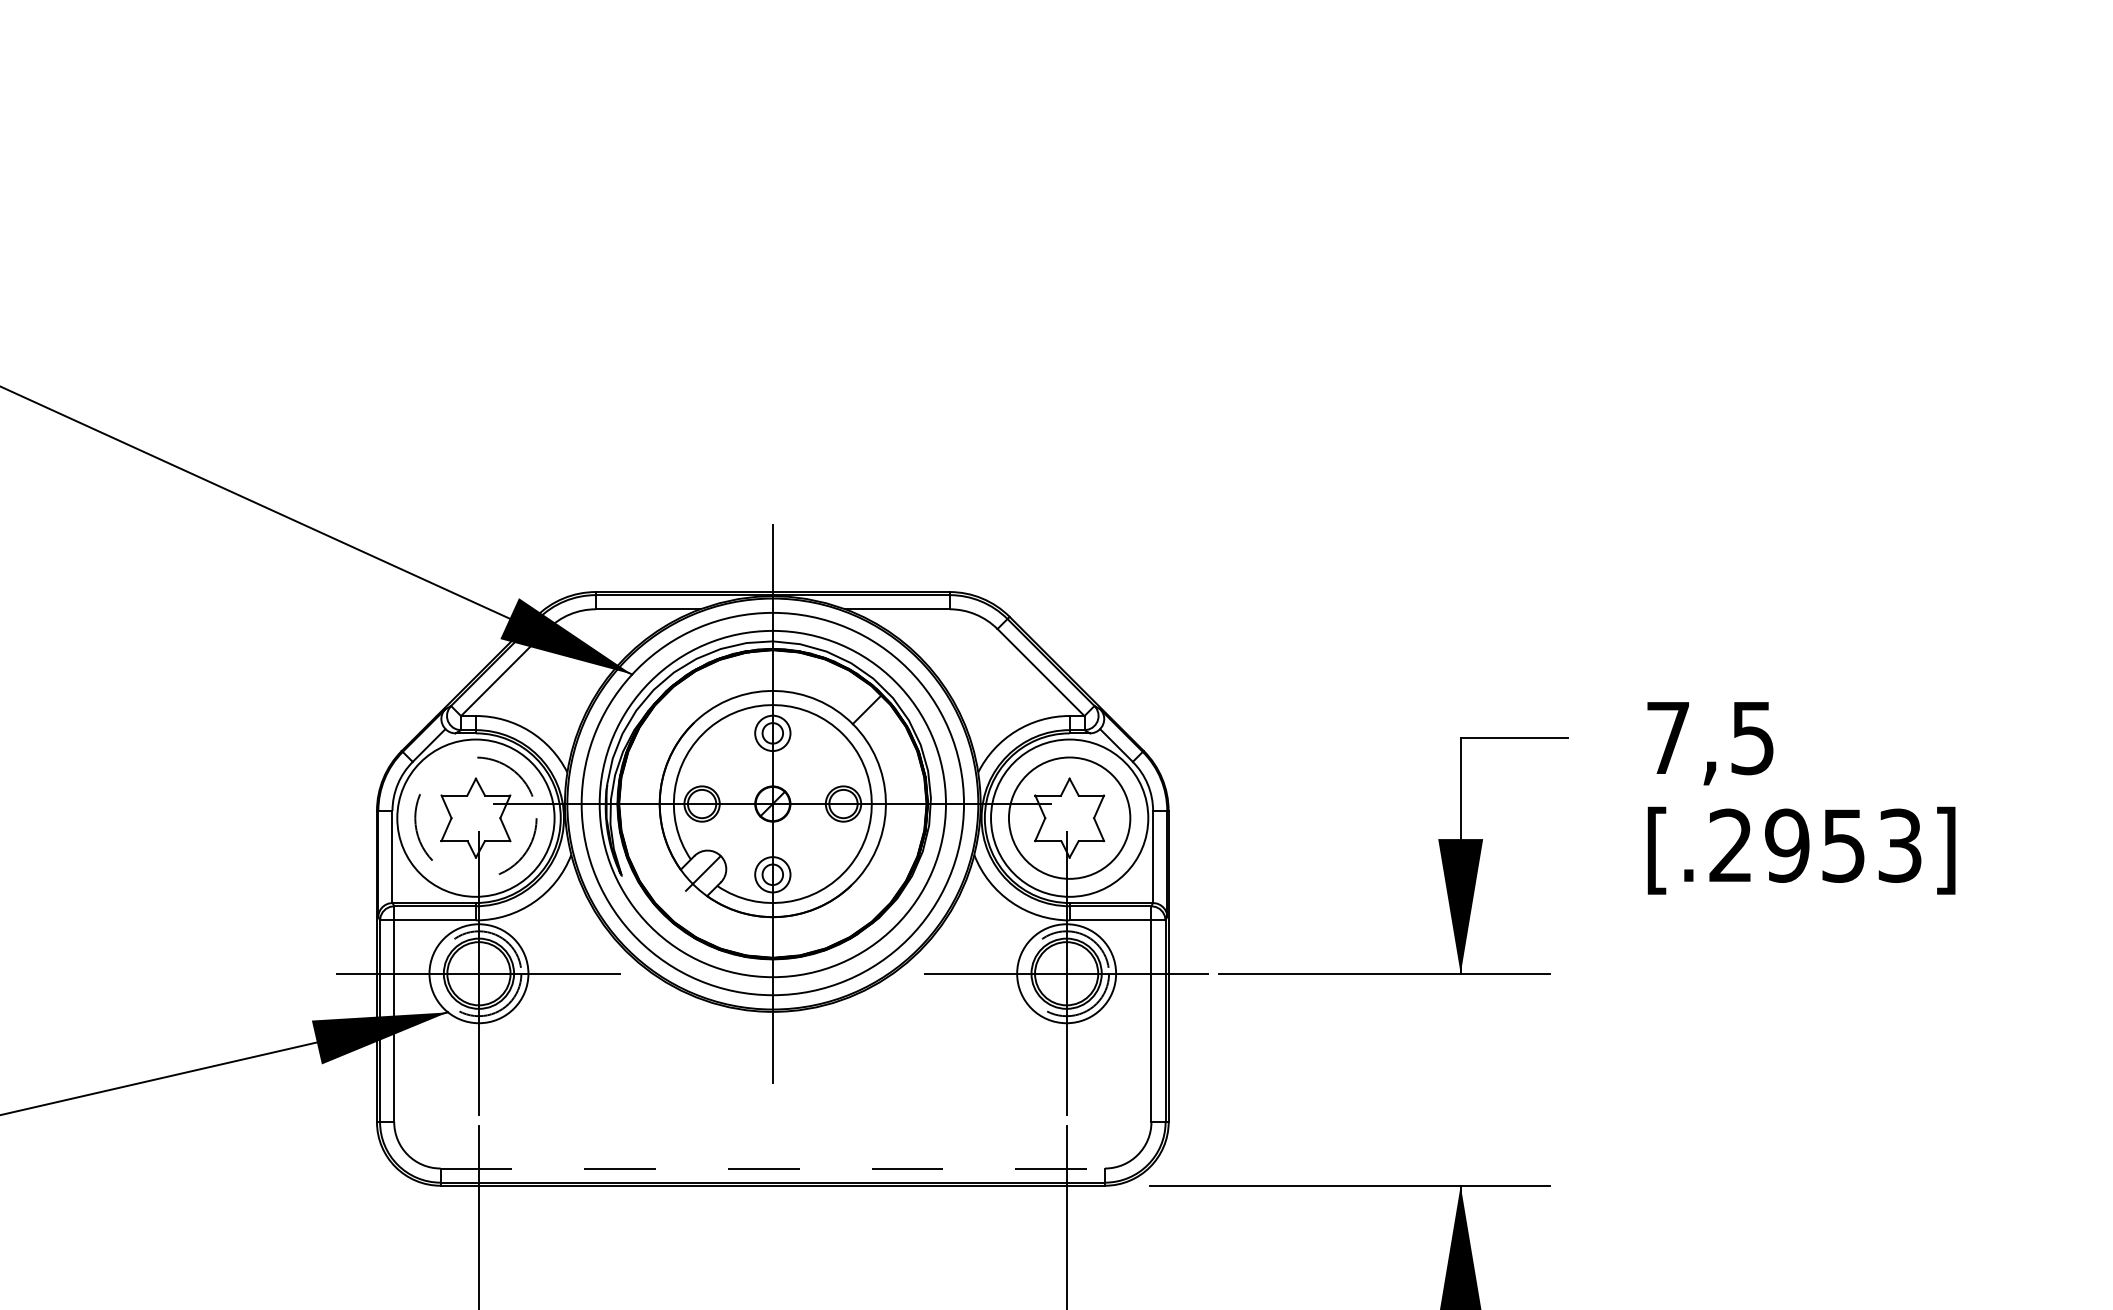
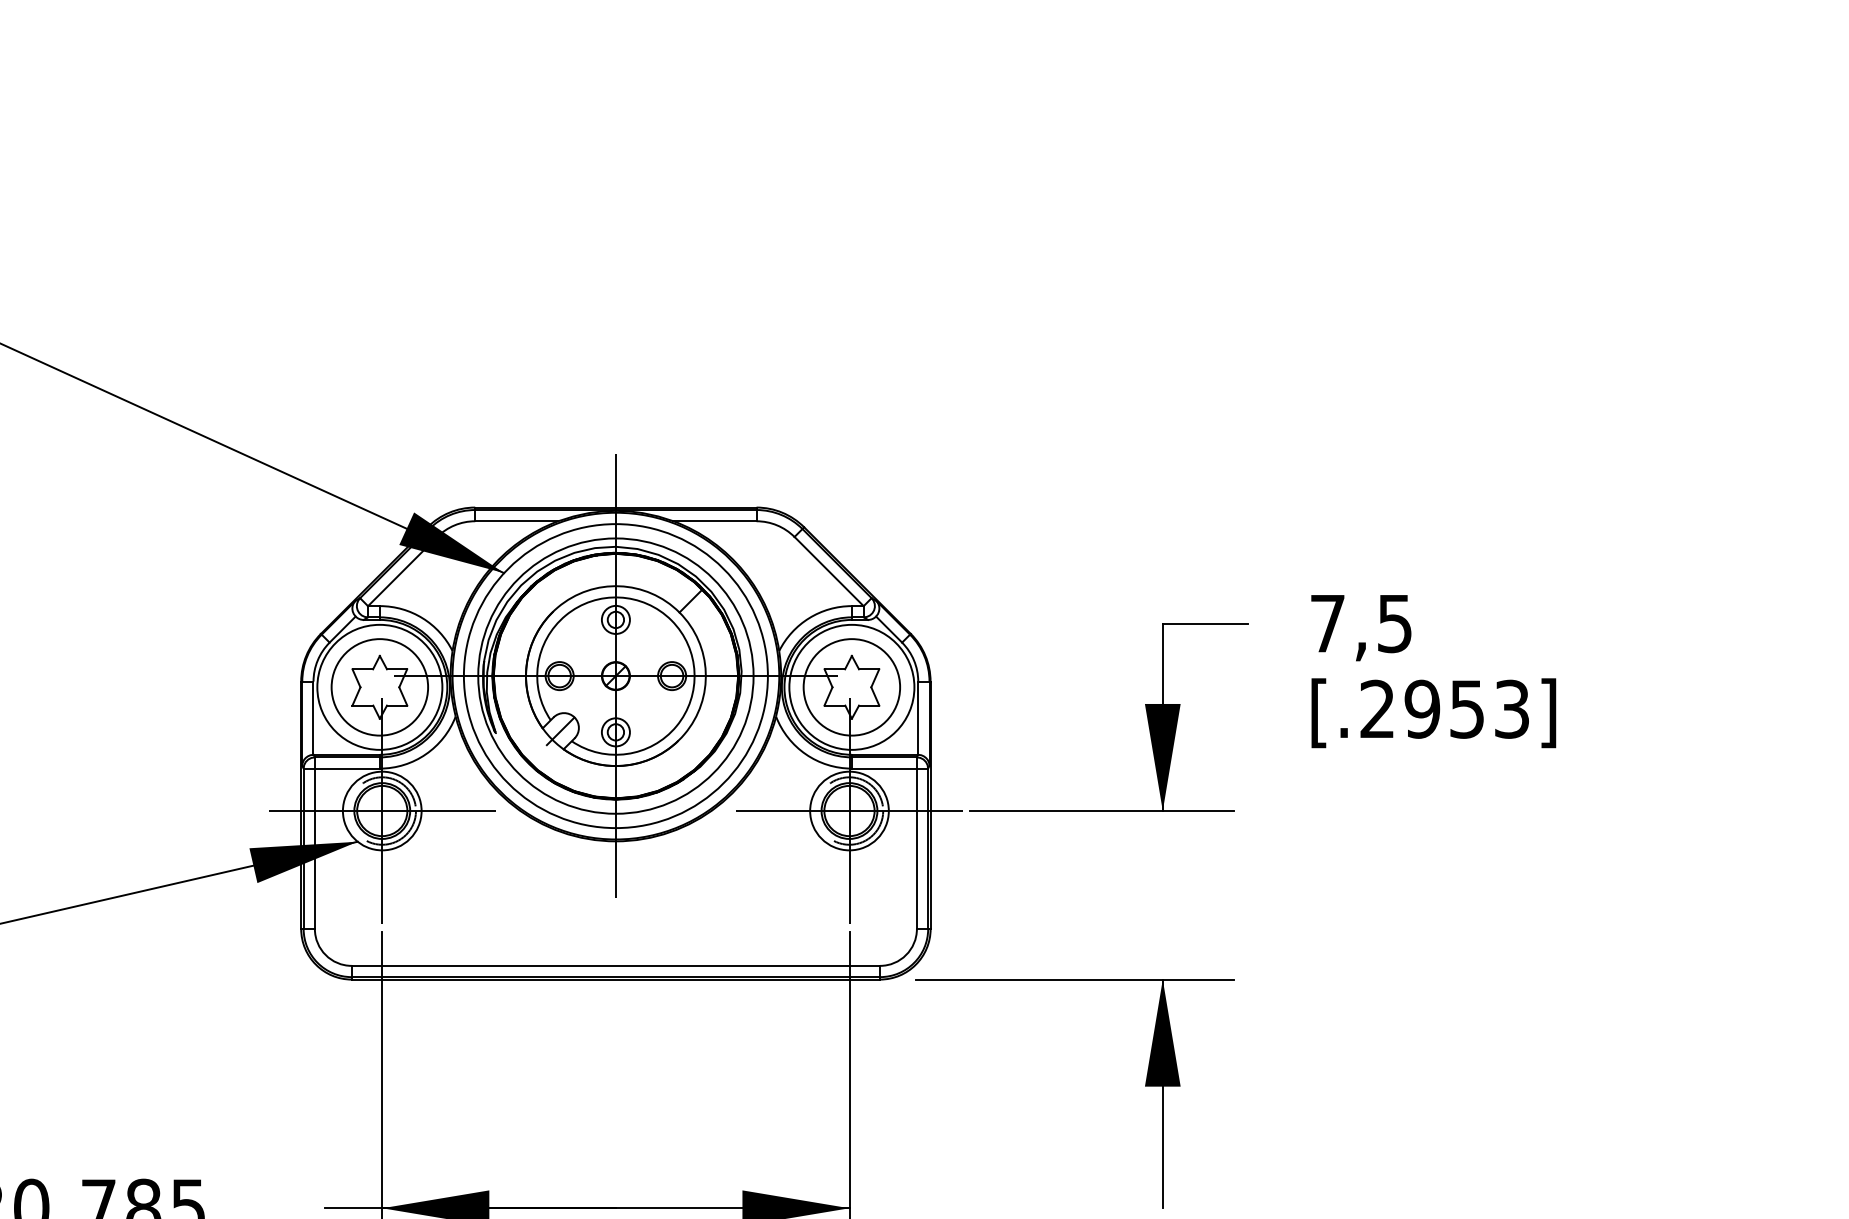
circle: (475, 818) -> (379, 687), dashed -> solid
line: (773, 1168) -> (616, 965), dashed -> solid

